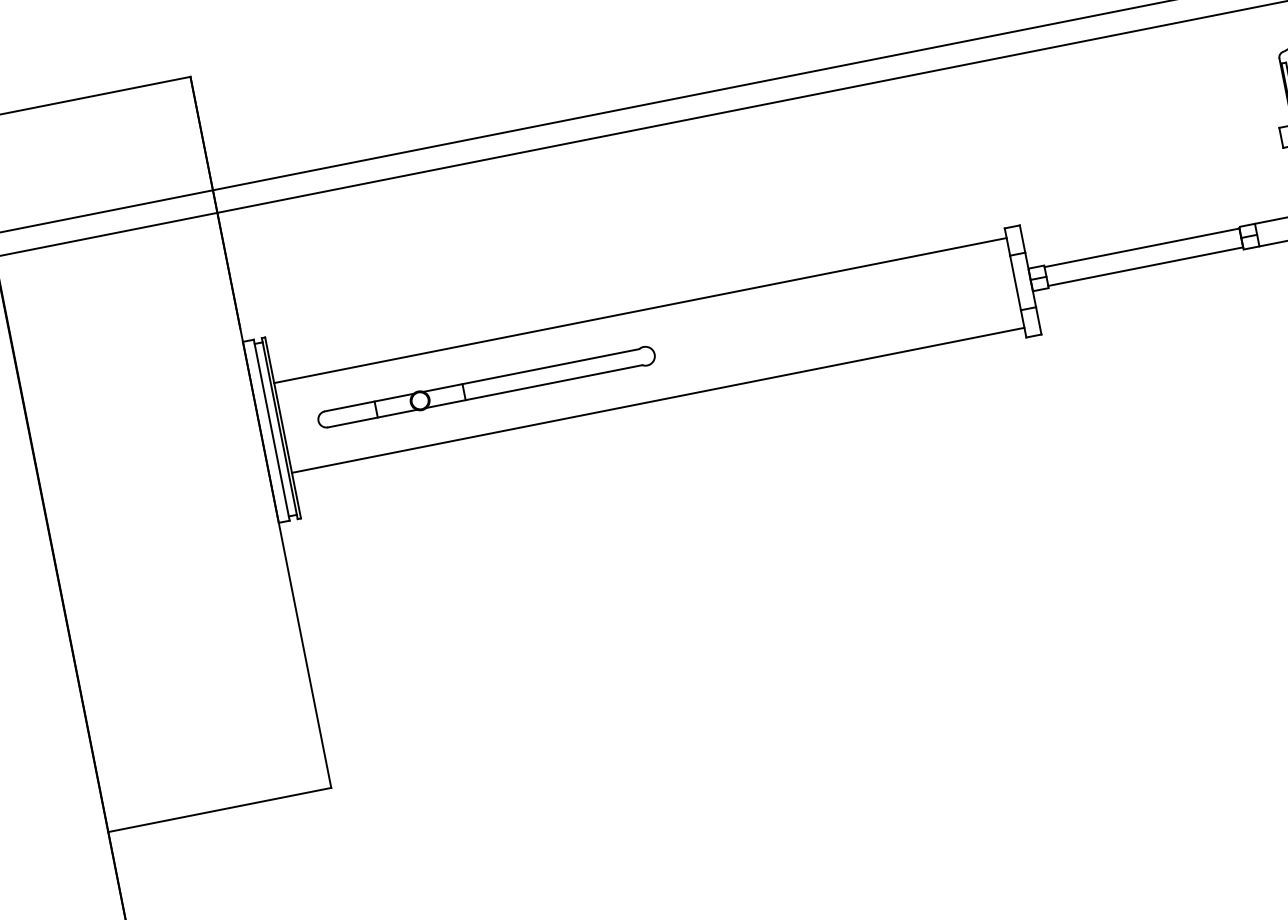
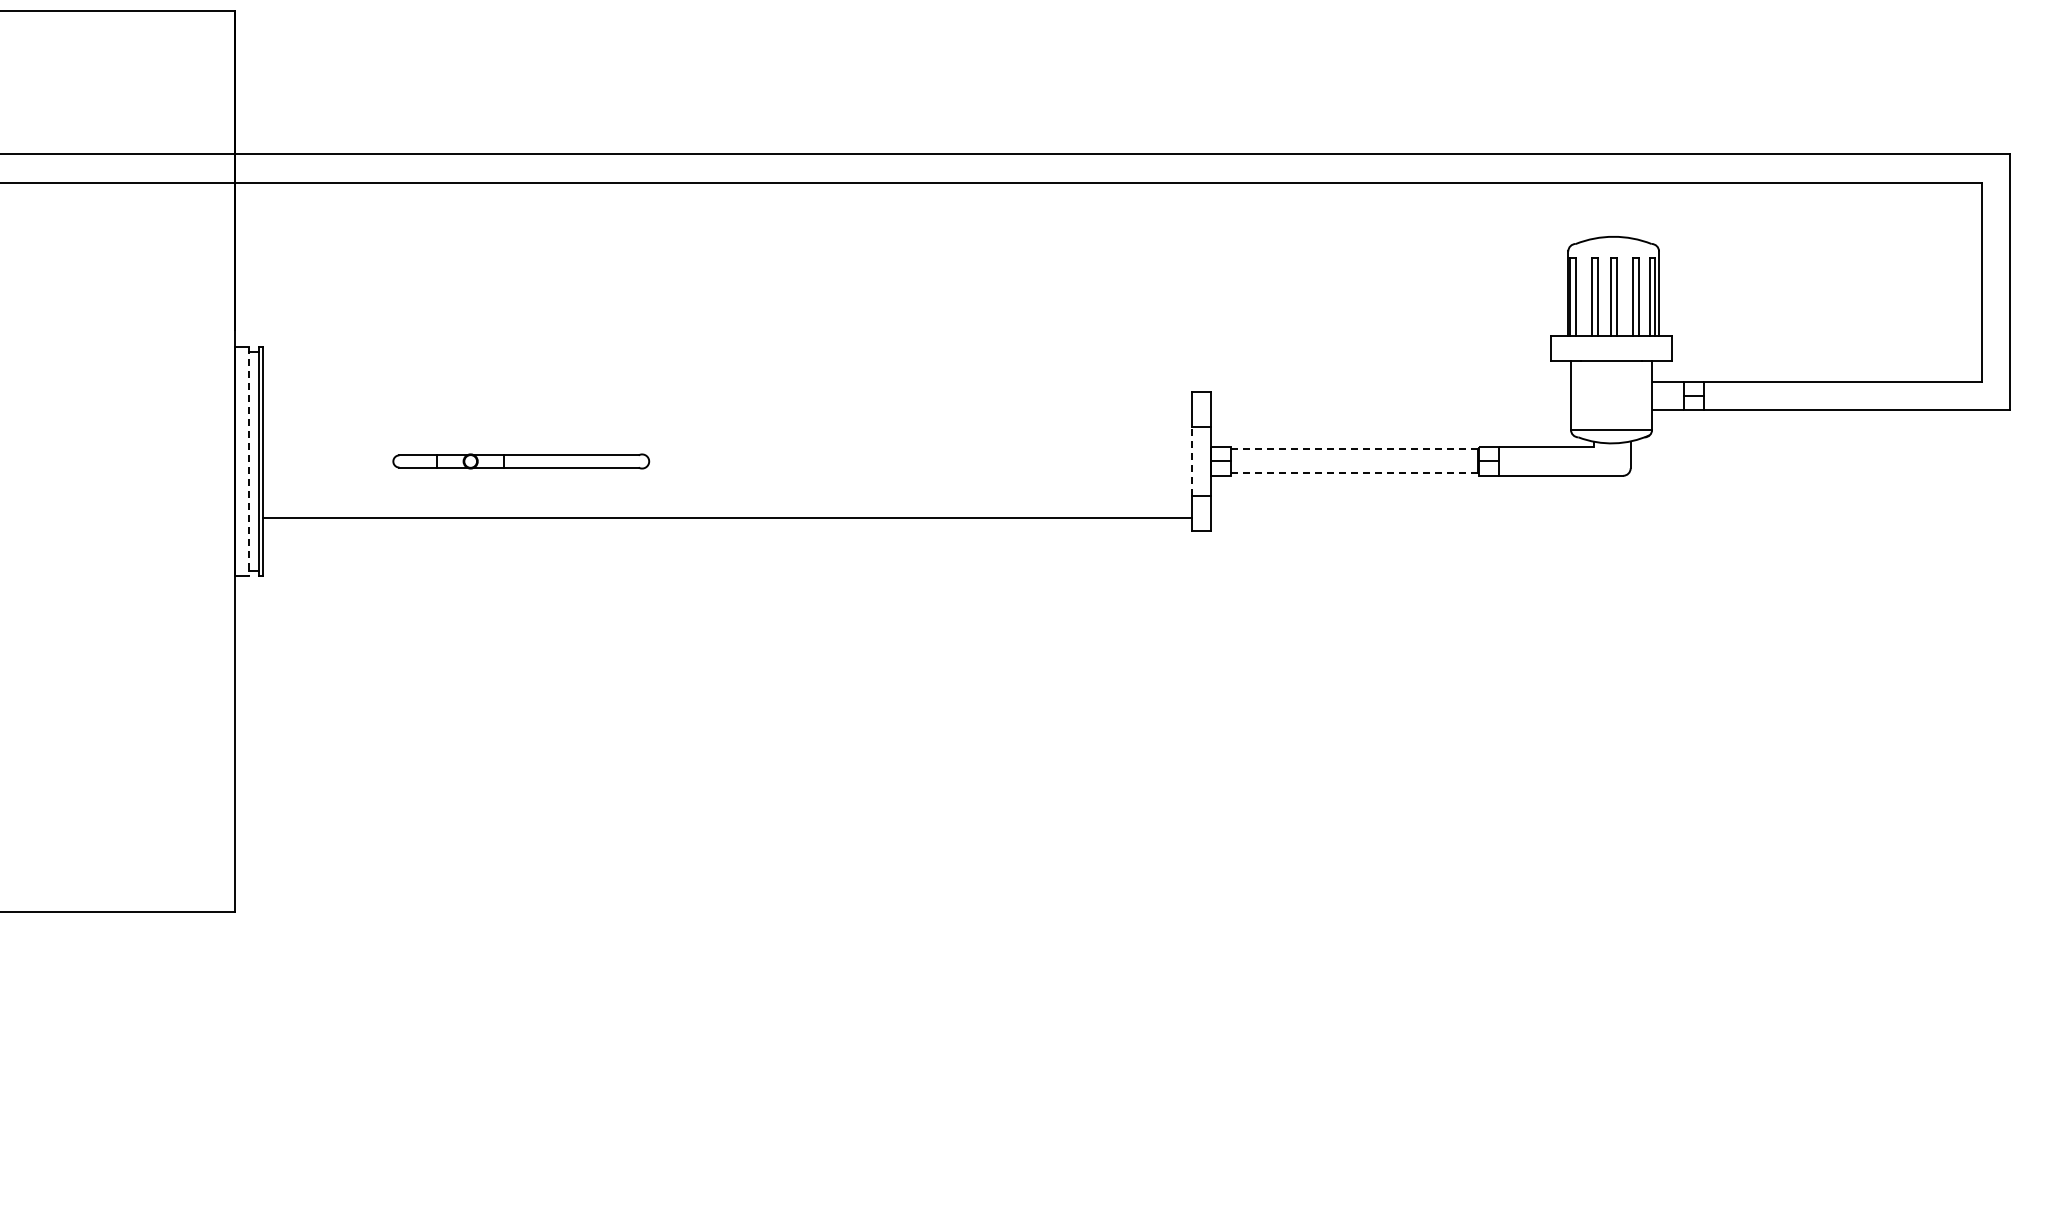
line: (1141, 248) -> (1354, 449), solid -> dashed
line: (1145, 267) -> (1354, 473), solid -> dashed
line: (1015, 282) -> (1192, 461), solid -> dashed
line: (640, 310) -> (727, 404), removed
part: (486, 387) -> (521, 461), size x0.6
line: (271, 430) -> (248, 461), solid -> dashed

